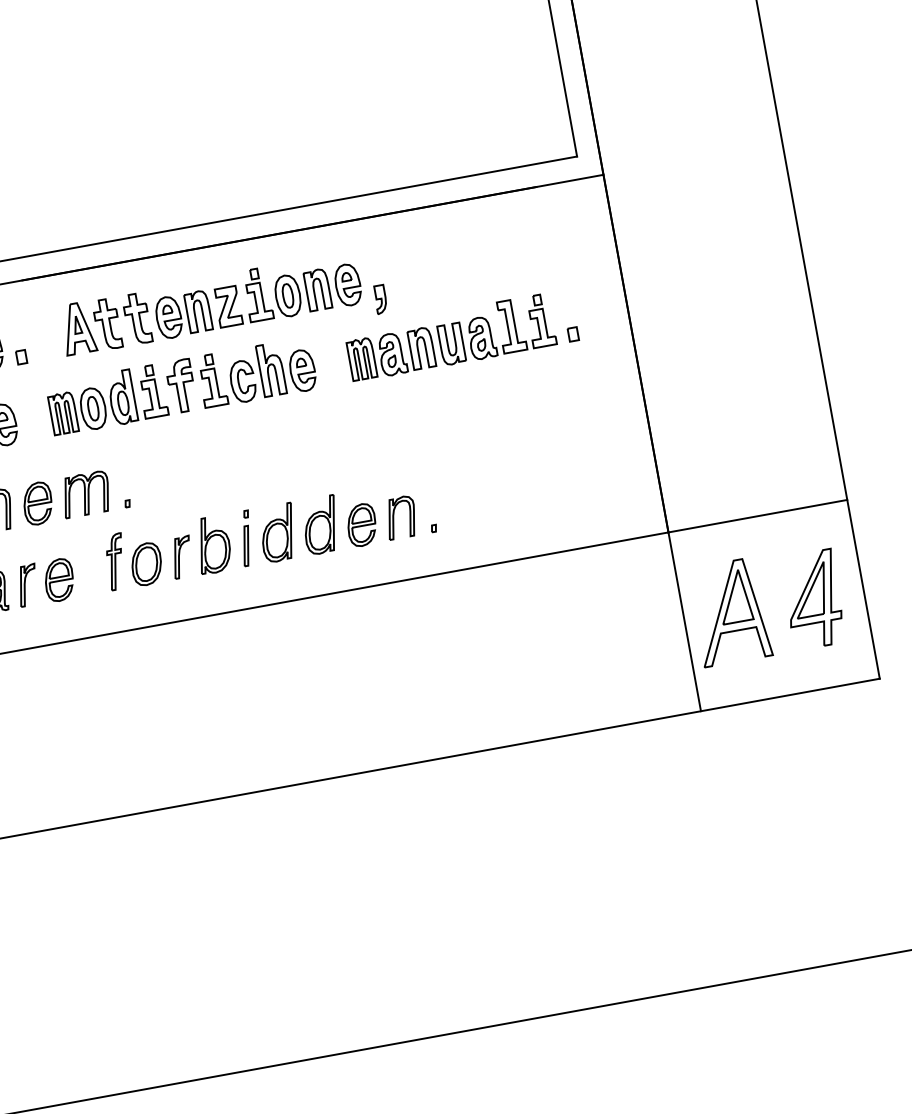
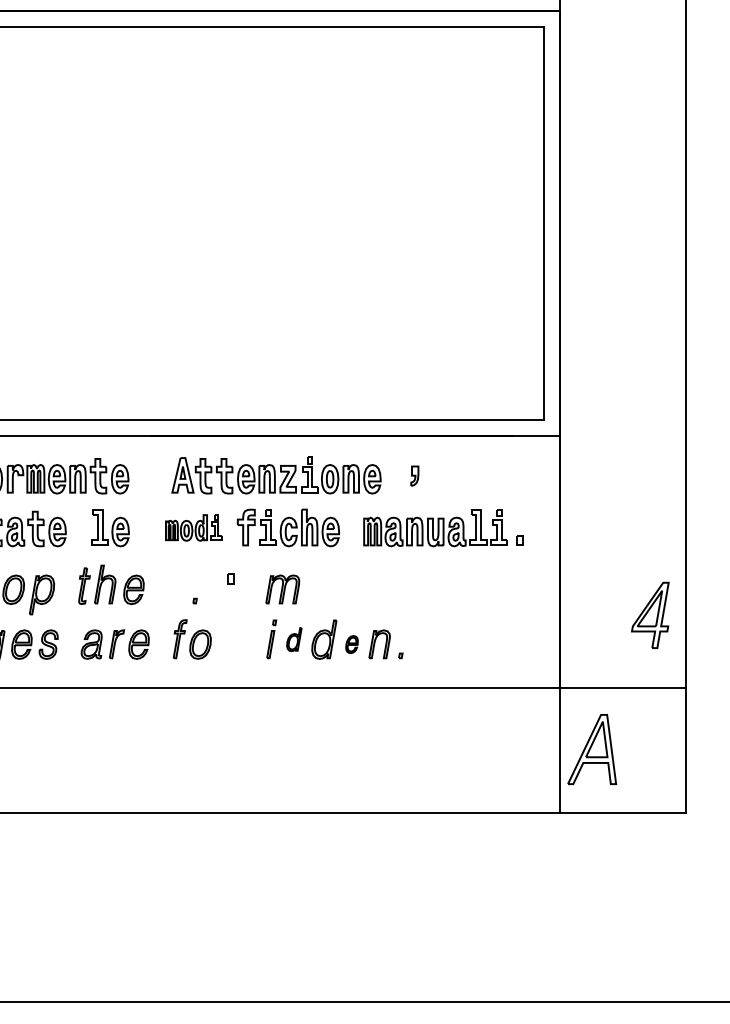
part: (380, 298) -> (414, 475), moved
part: (20, 356) -> (230, 578), moved
part: (106, 399) -> (193, 527), size x0.7
part: (85, 494) -> (282, 589), moved
part: (361, 525) -> (351, 644), size x0.6
part: (278, 532) -> (294, 639), size x0.6
part: (199, 547) -> (238, 639), removed
part: (813, 598) -> (650, 614), moved

